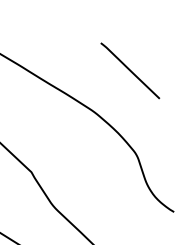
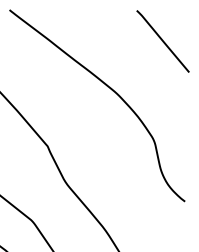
line: (129, 70) -> (162, 41), moved

